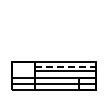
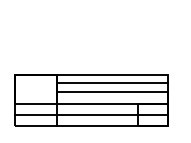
line: (65, 66) -> (112, 82), dashed -> solid

